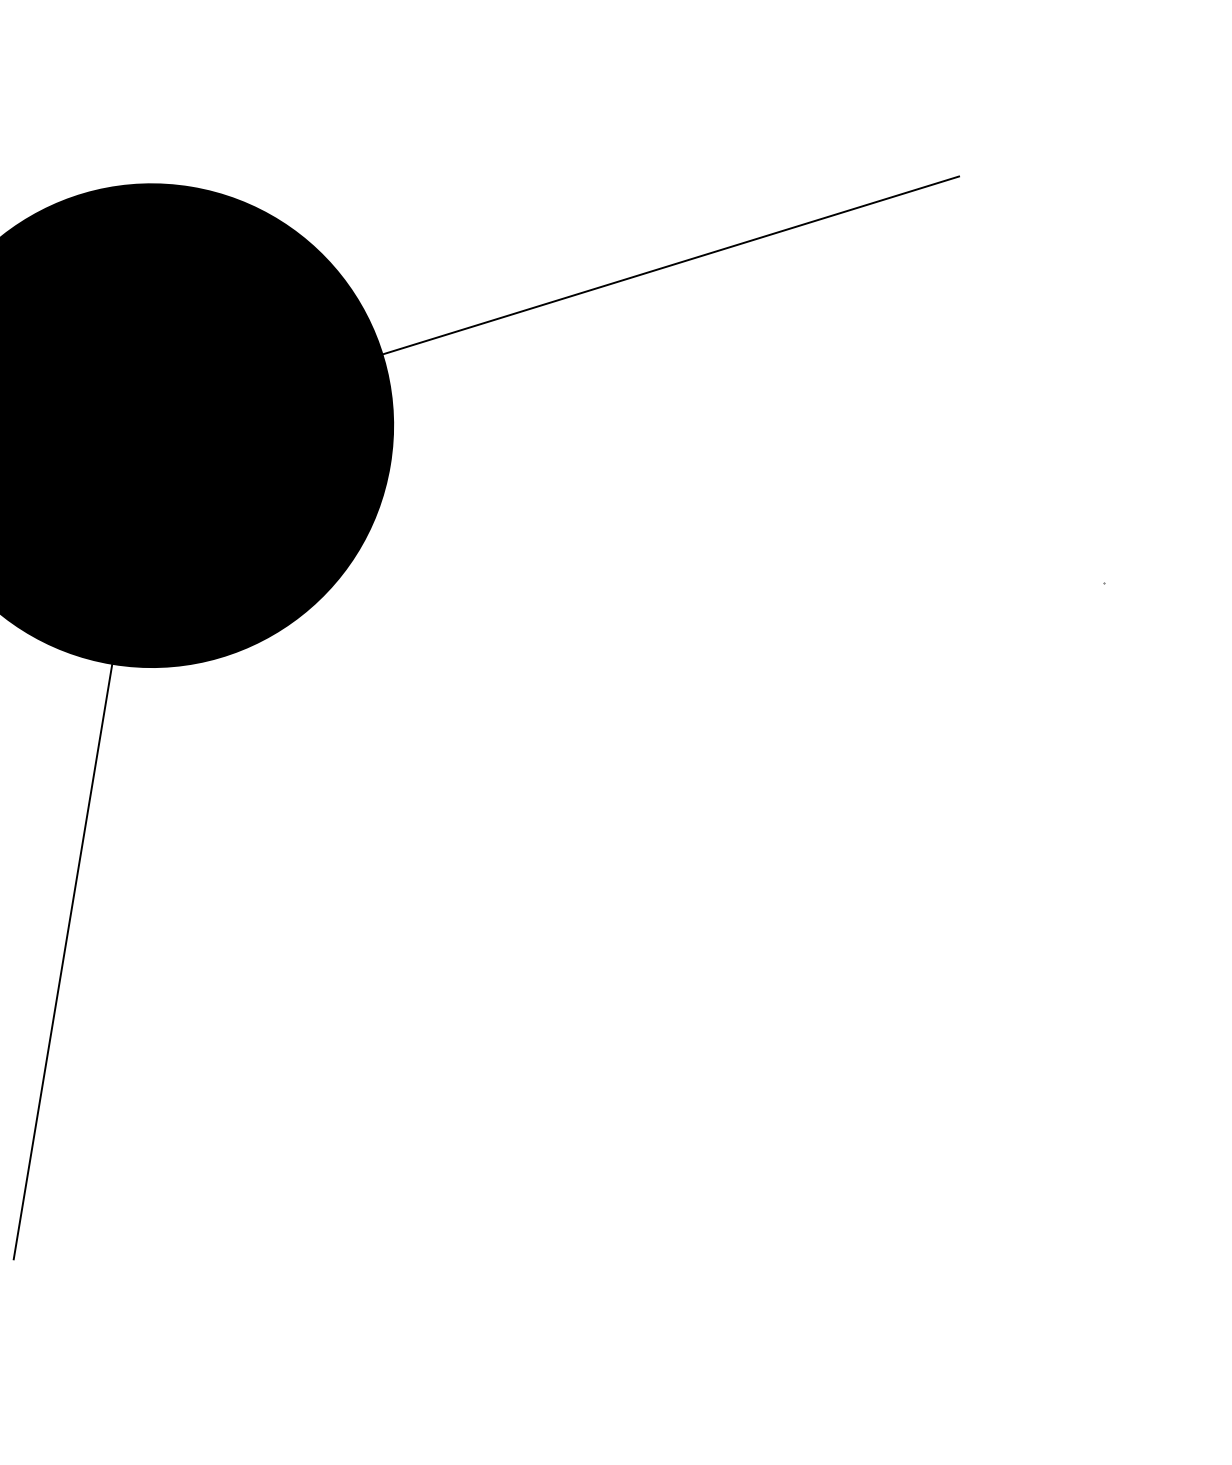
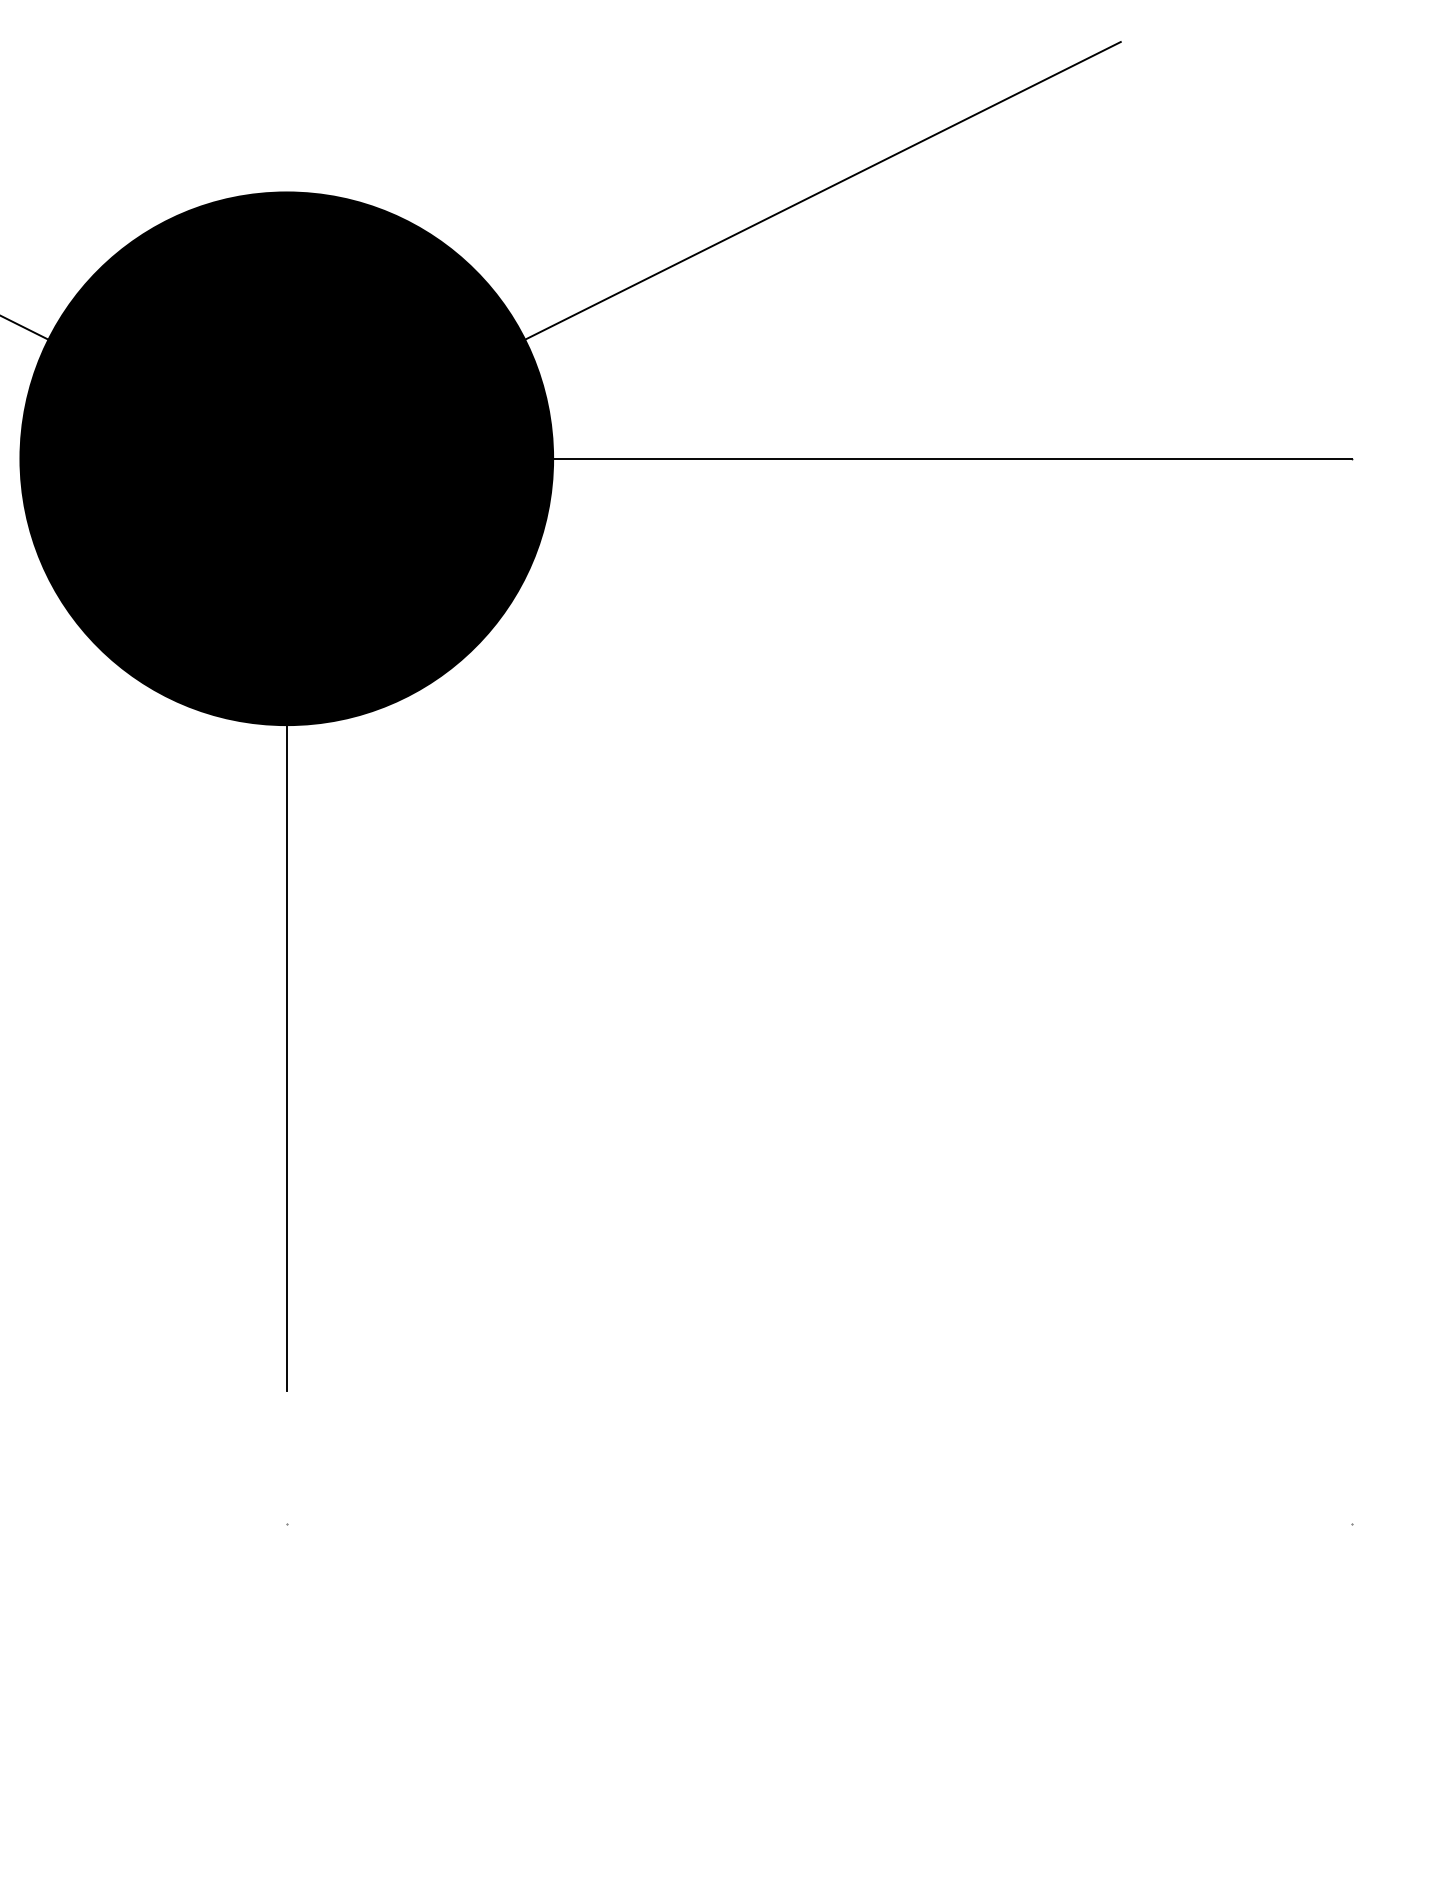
line: (746, 523) -> (952, 458), added

